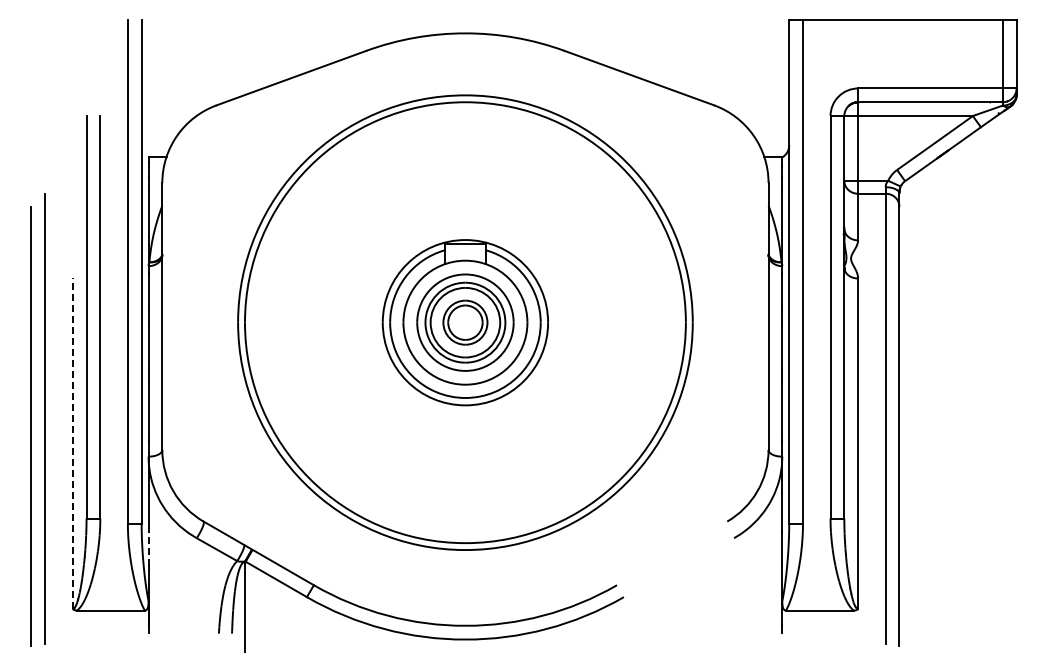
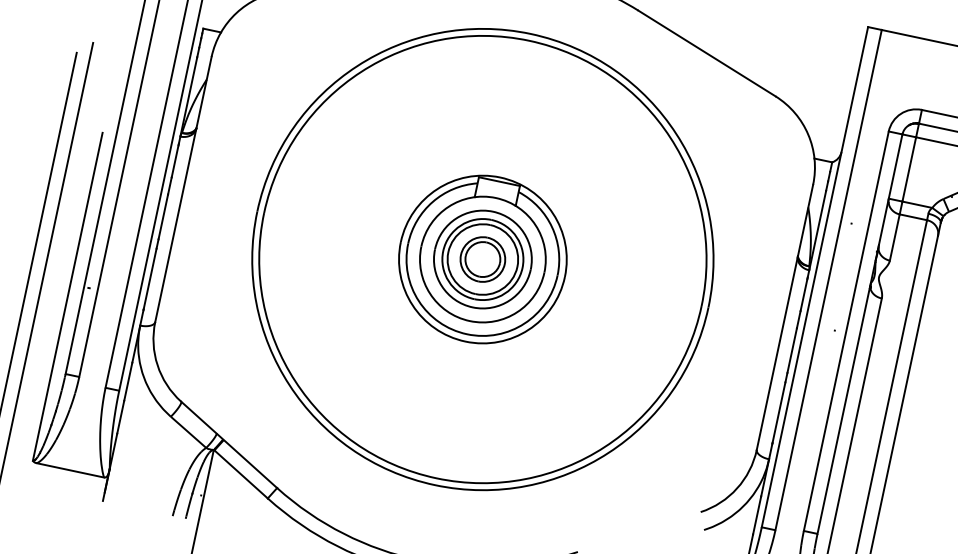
line: (72, 443) -> (67, 296), dashed -> solid
line: (148, 549) -> (120, 417), dashed -> solid

